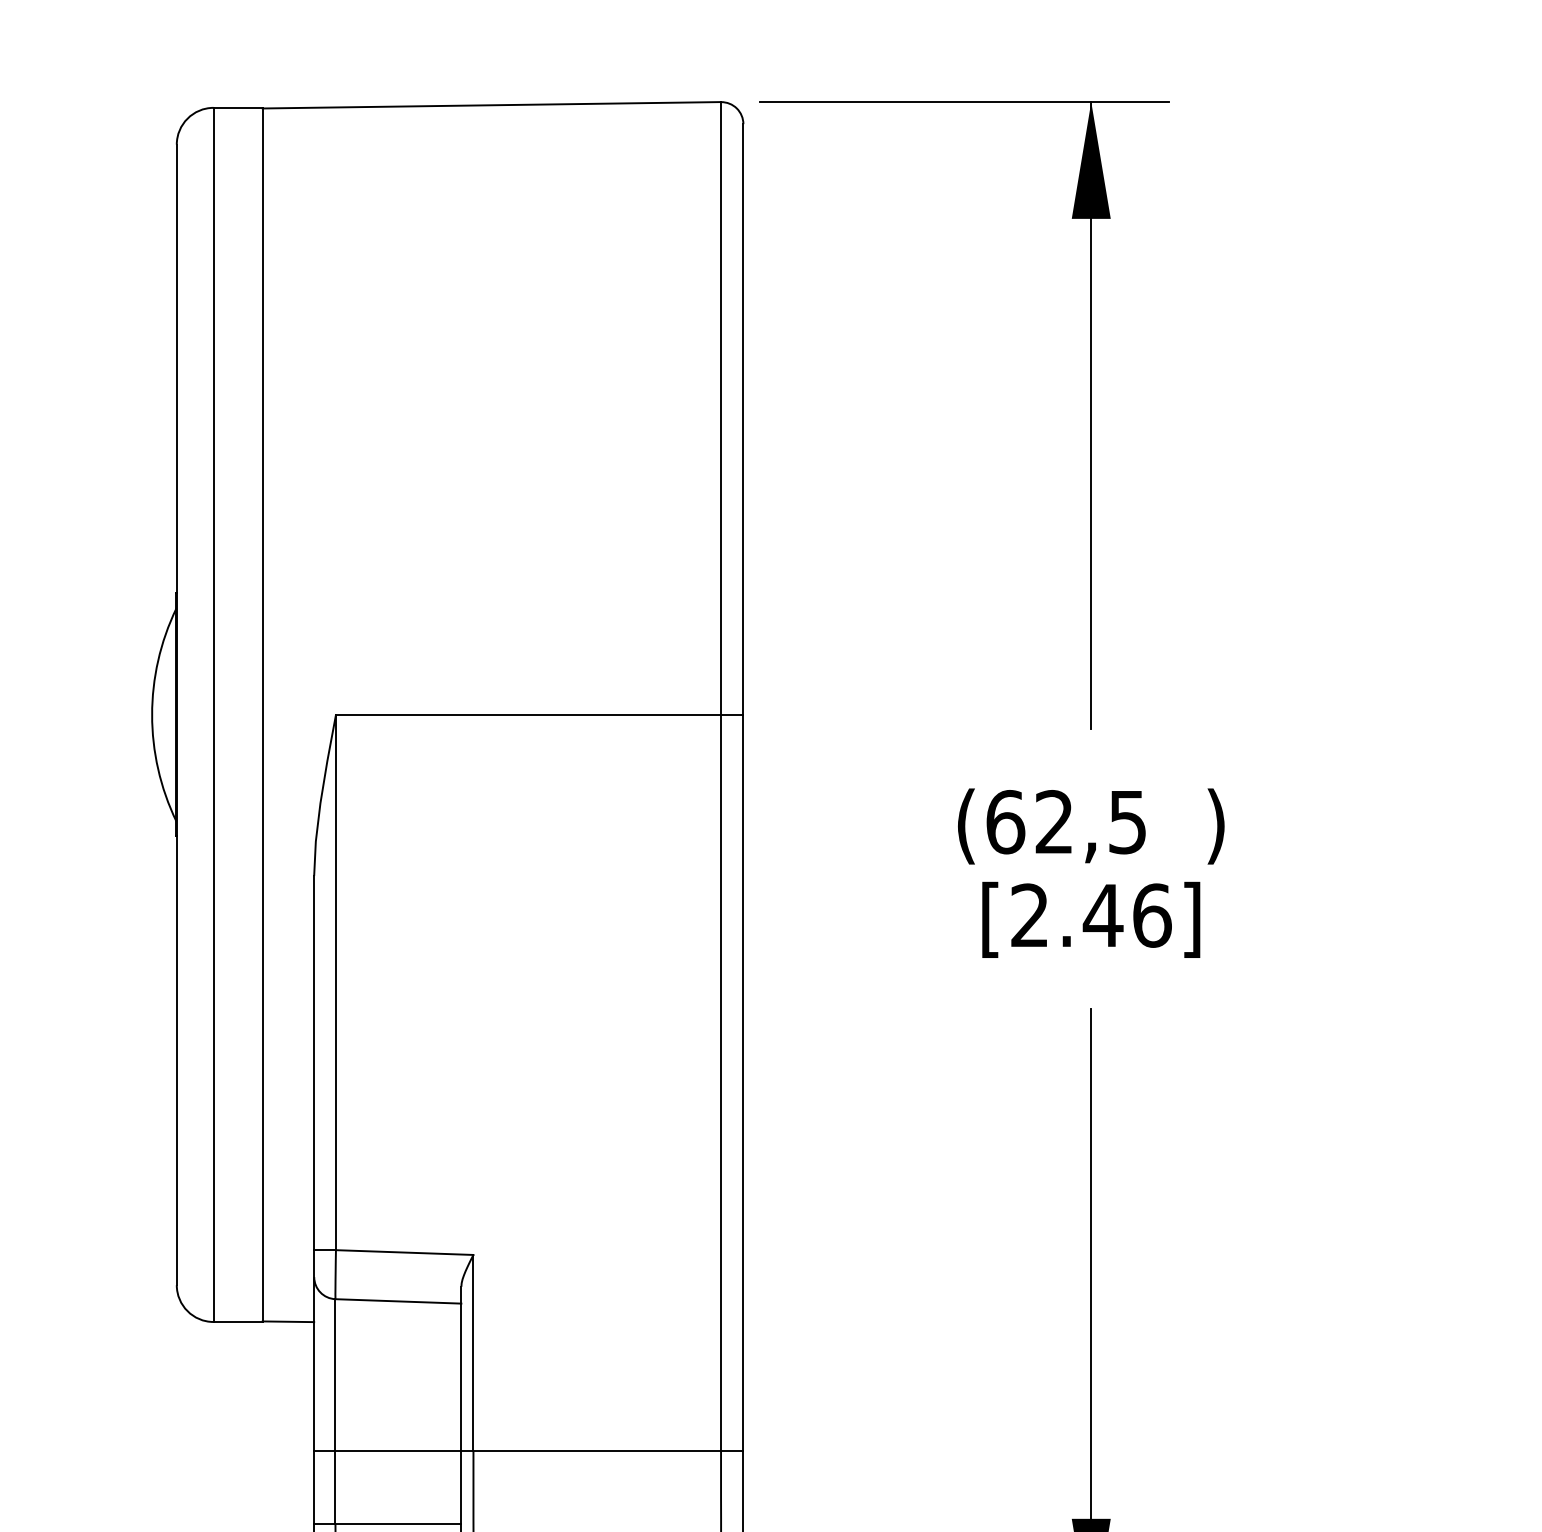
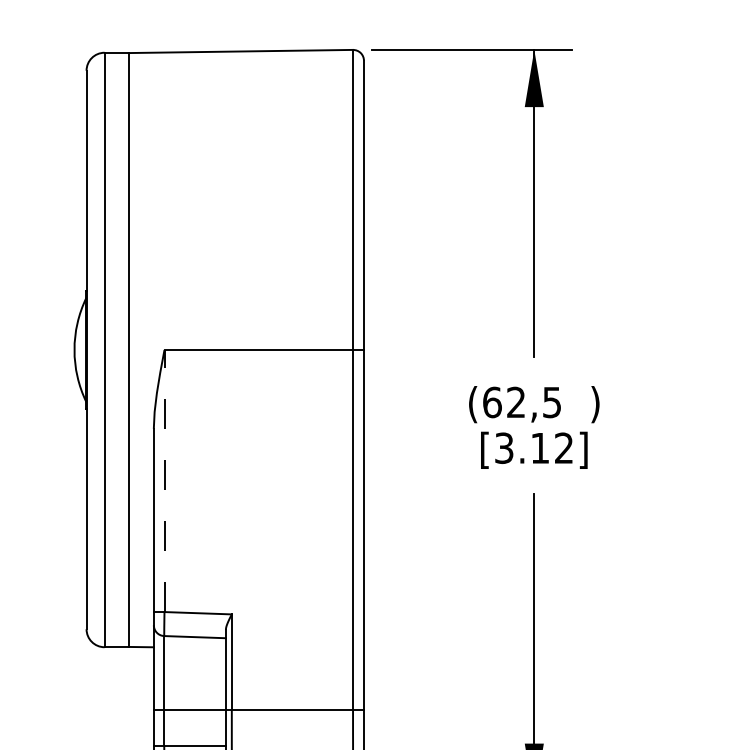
text: (1091, 914) -> (534, 447), [2.46] -> [3.12]
line: (335, 981) -> (164, 480), solid -> dashed

